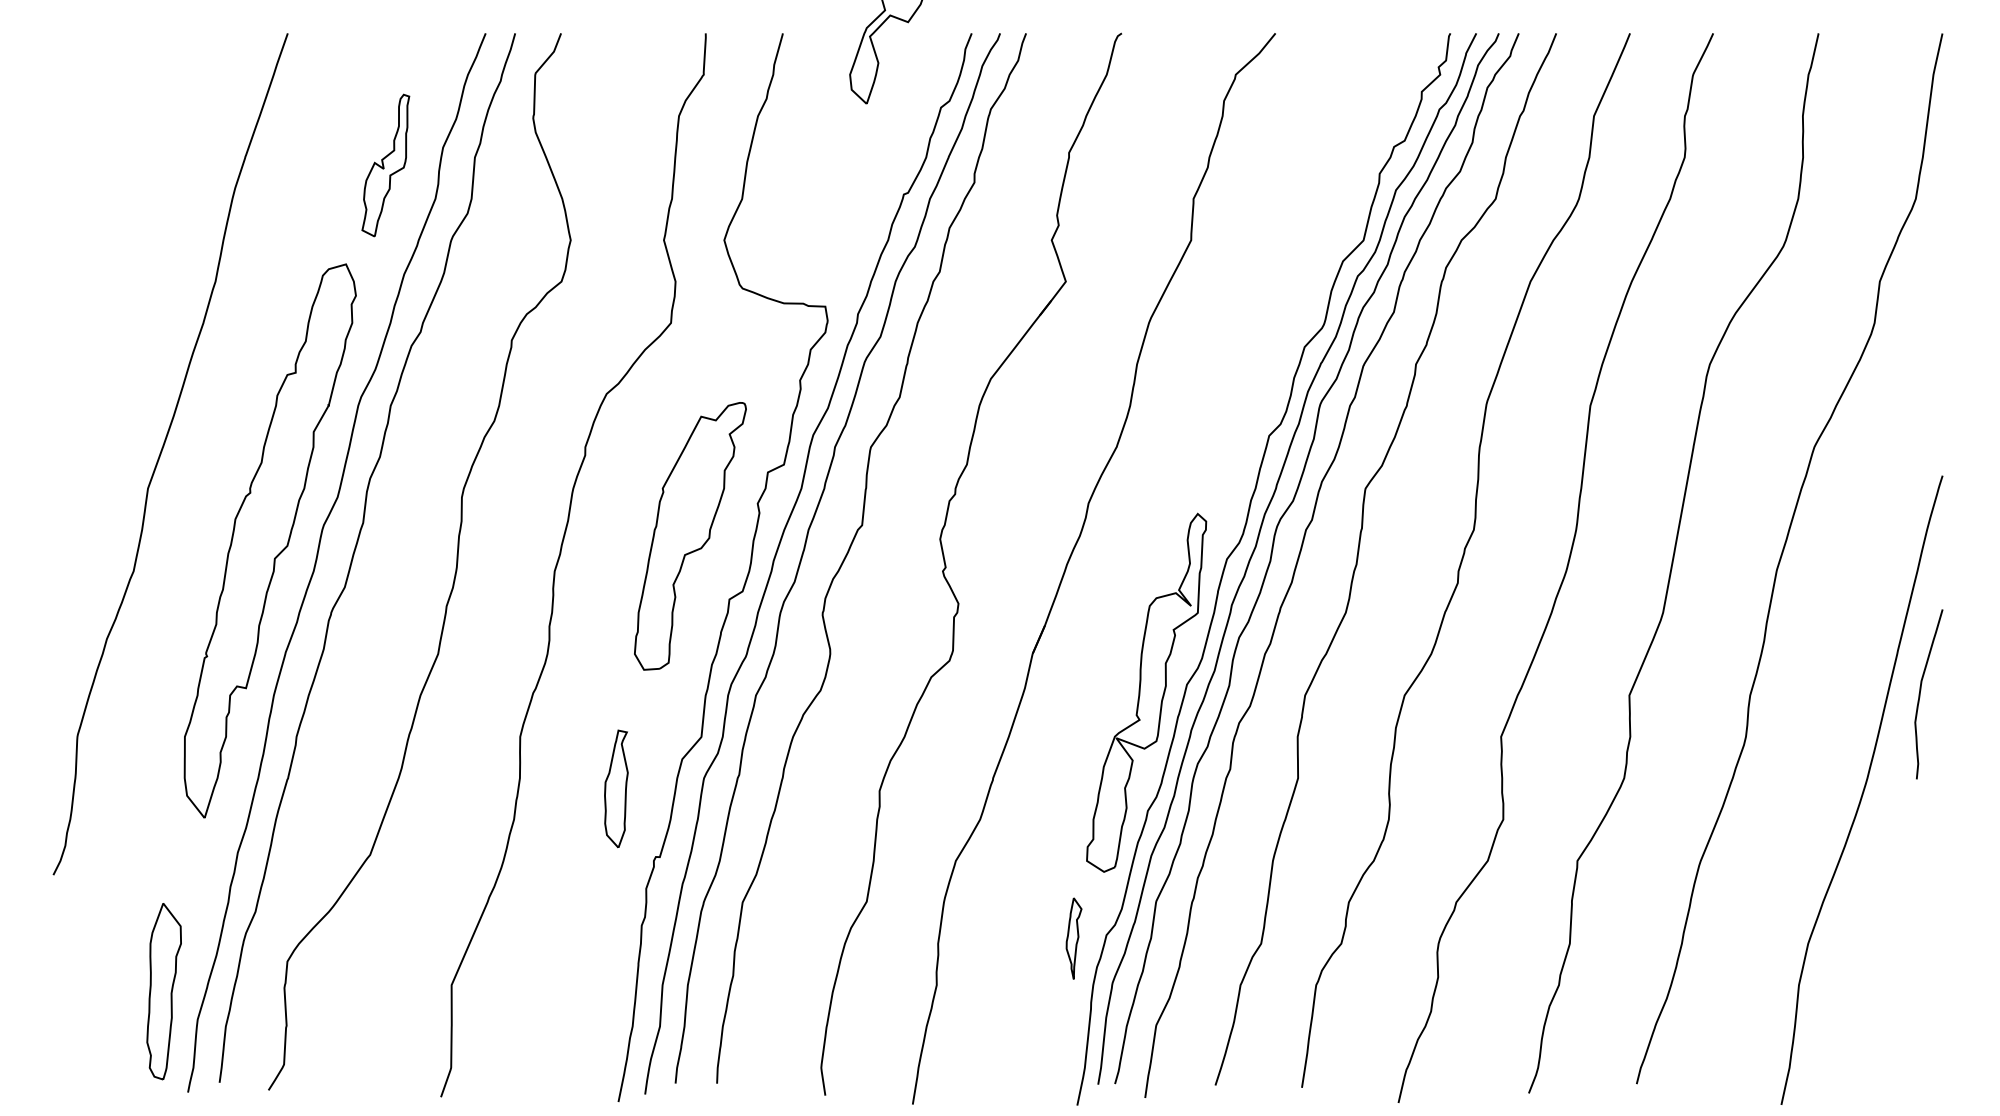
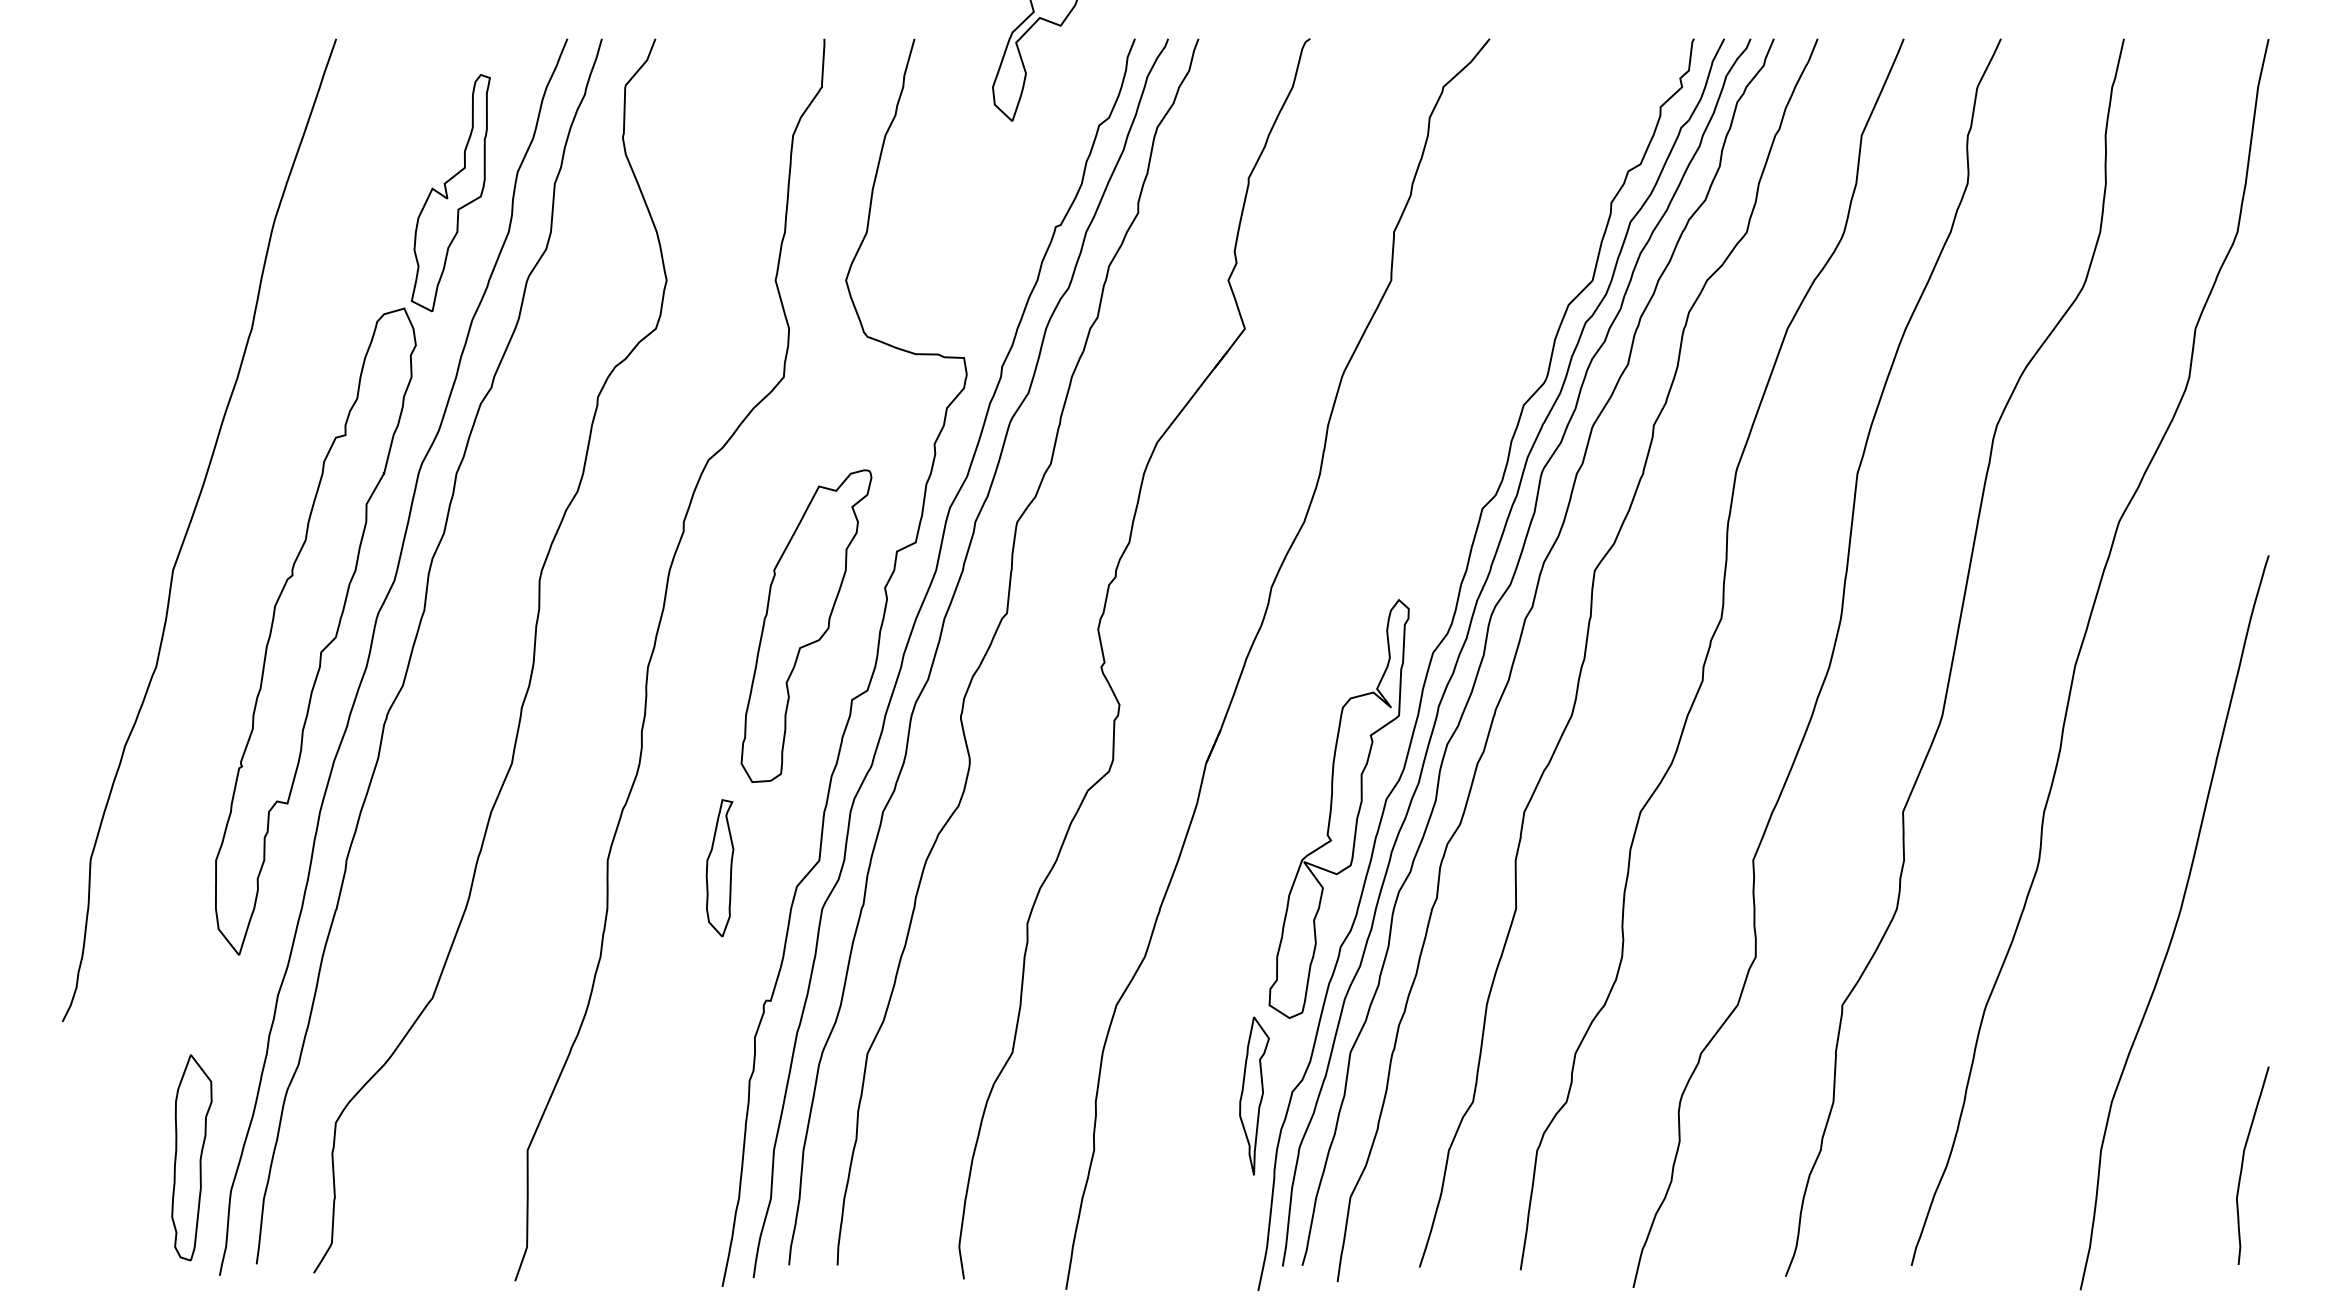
part: (385, 165) -> (450, 193), size x1.43
curve: (1920, 693) -> (2243, 1164), moved
part: (615, 789) -> (719, 868), moved
part: (1074, 938) -> (1254, 1095), size x1.67

